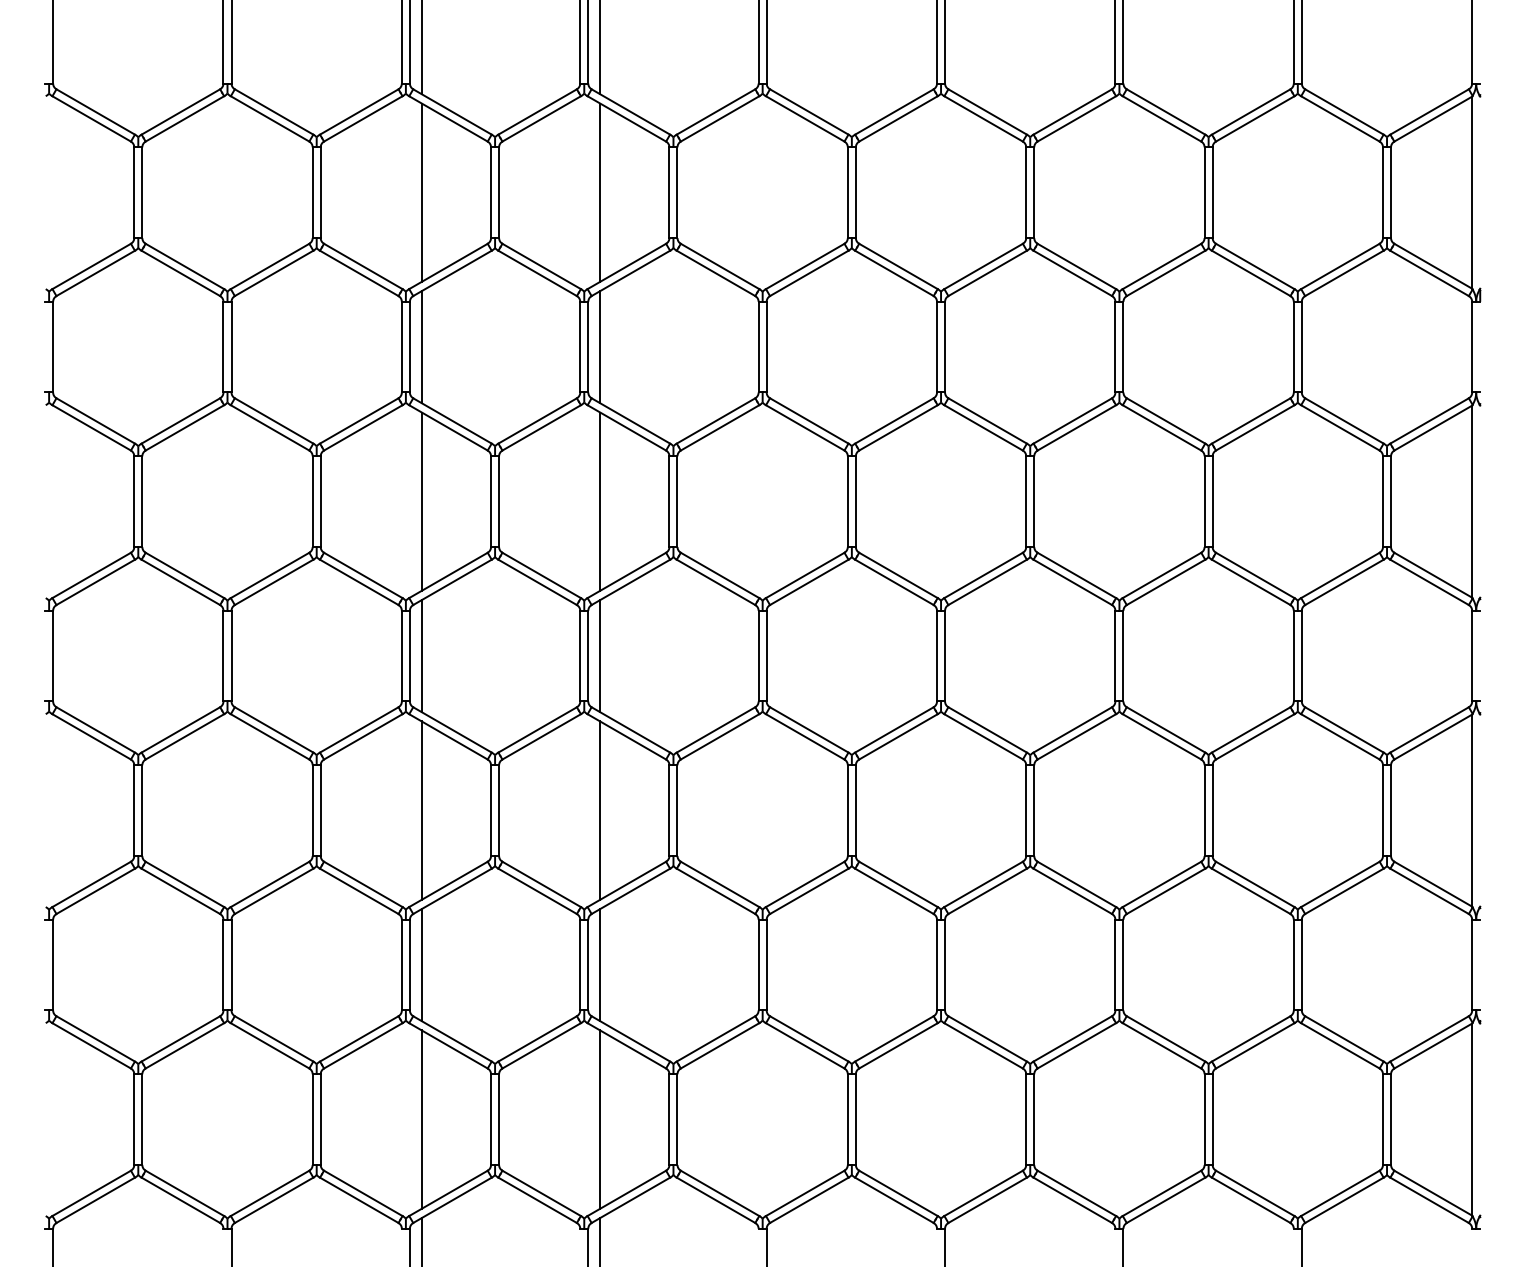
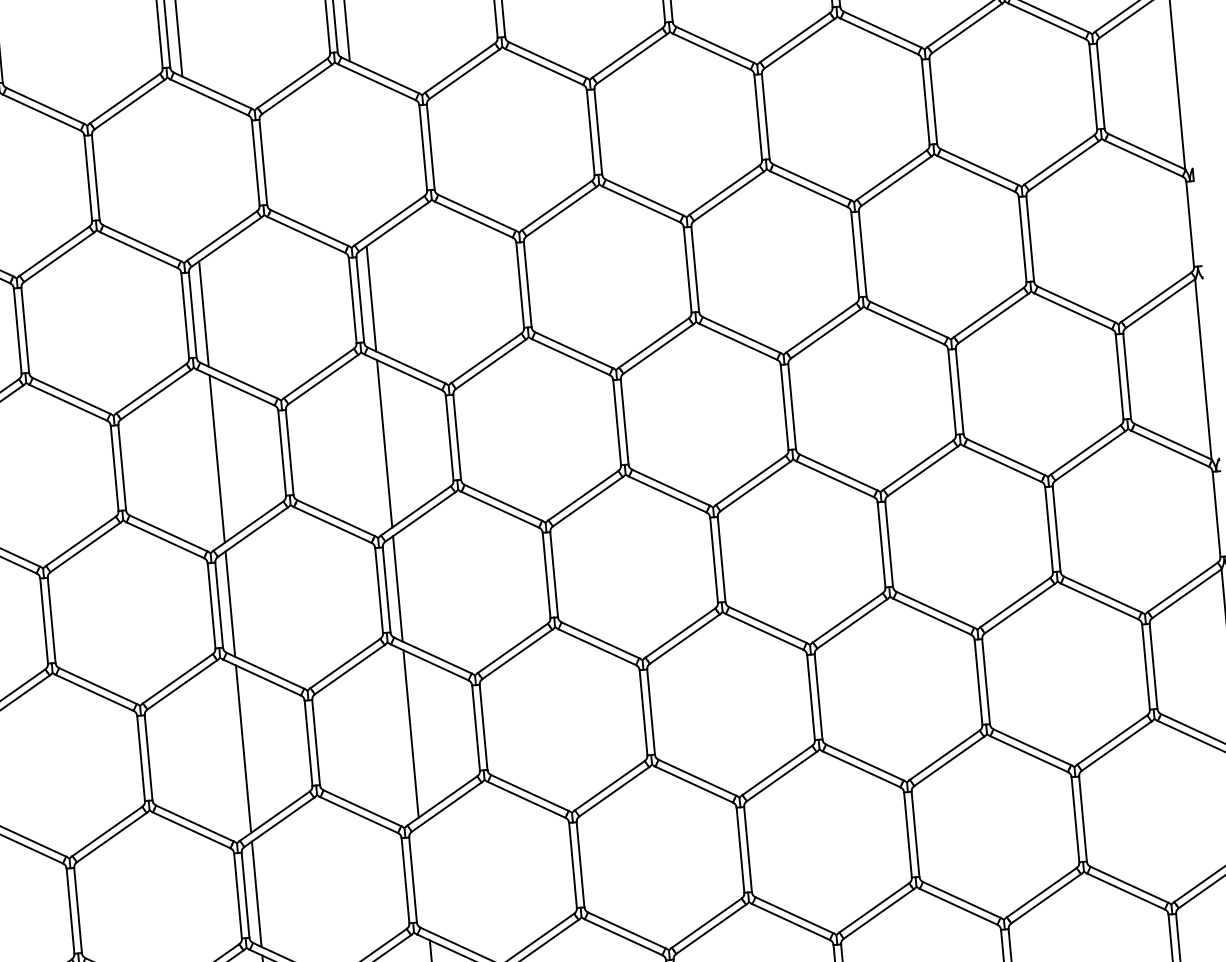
line: (421, 192) -> (190, 168), removed
line: (600, 192) -> (358, 153), removed
line: (600, 965) -> (424, 879), removed

